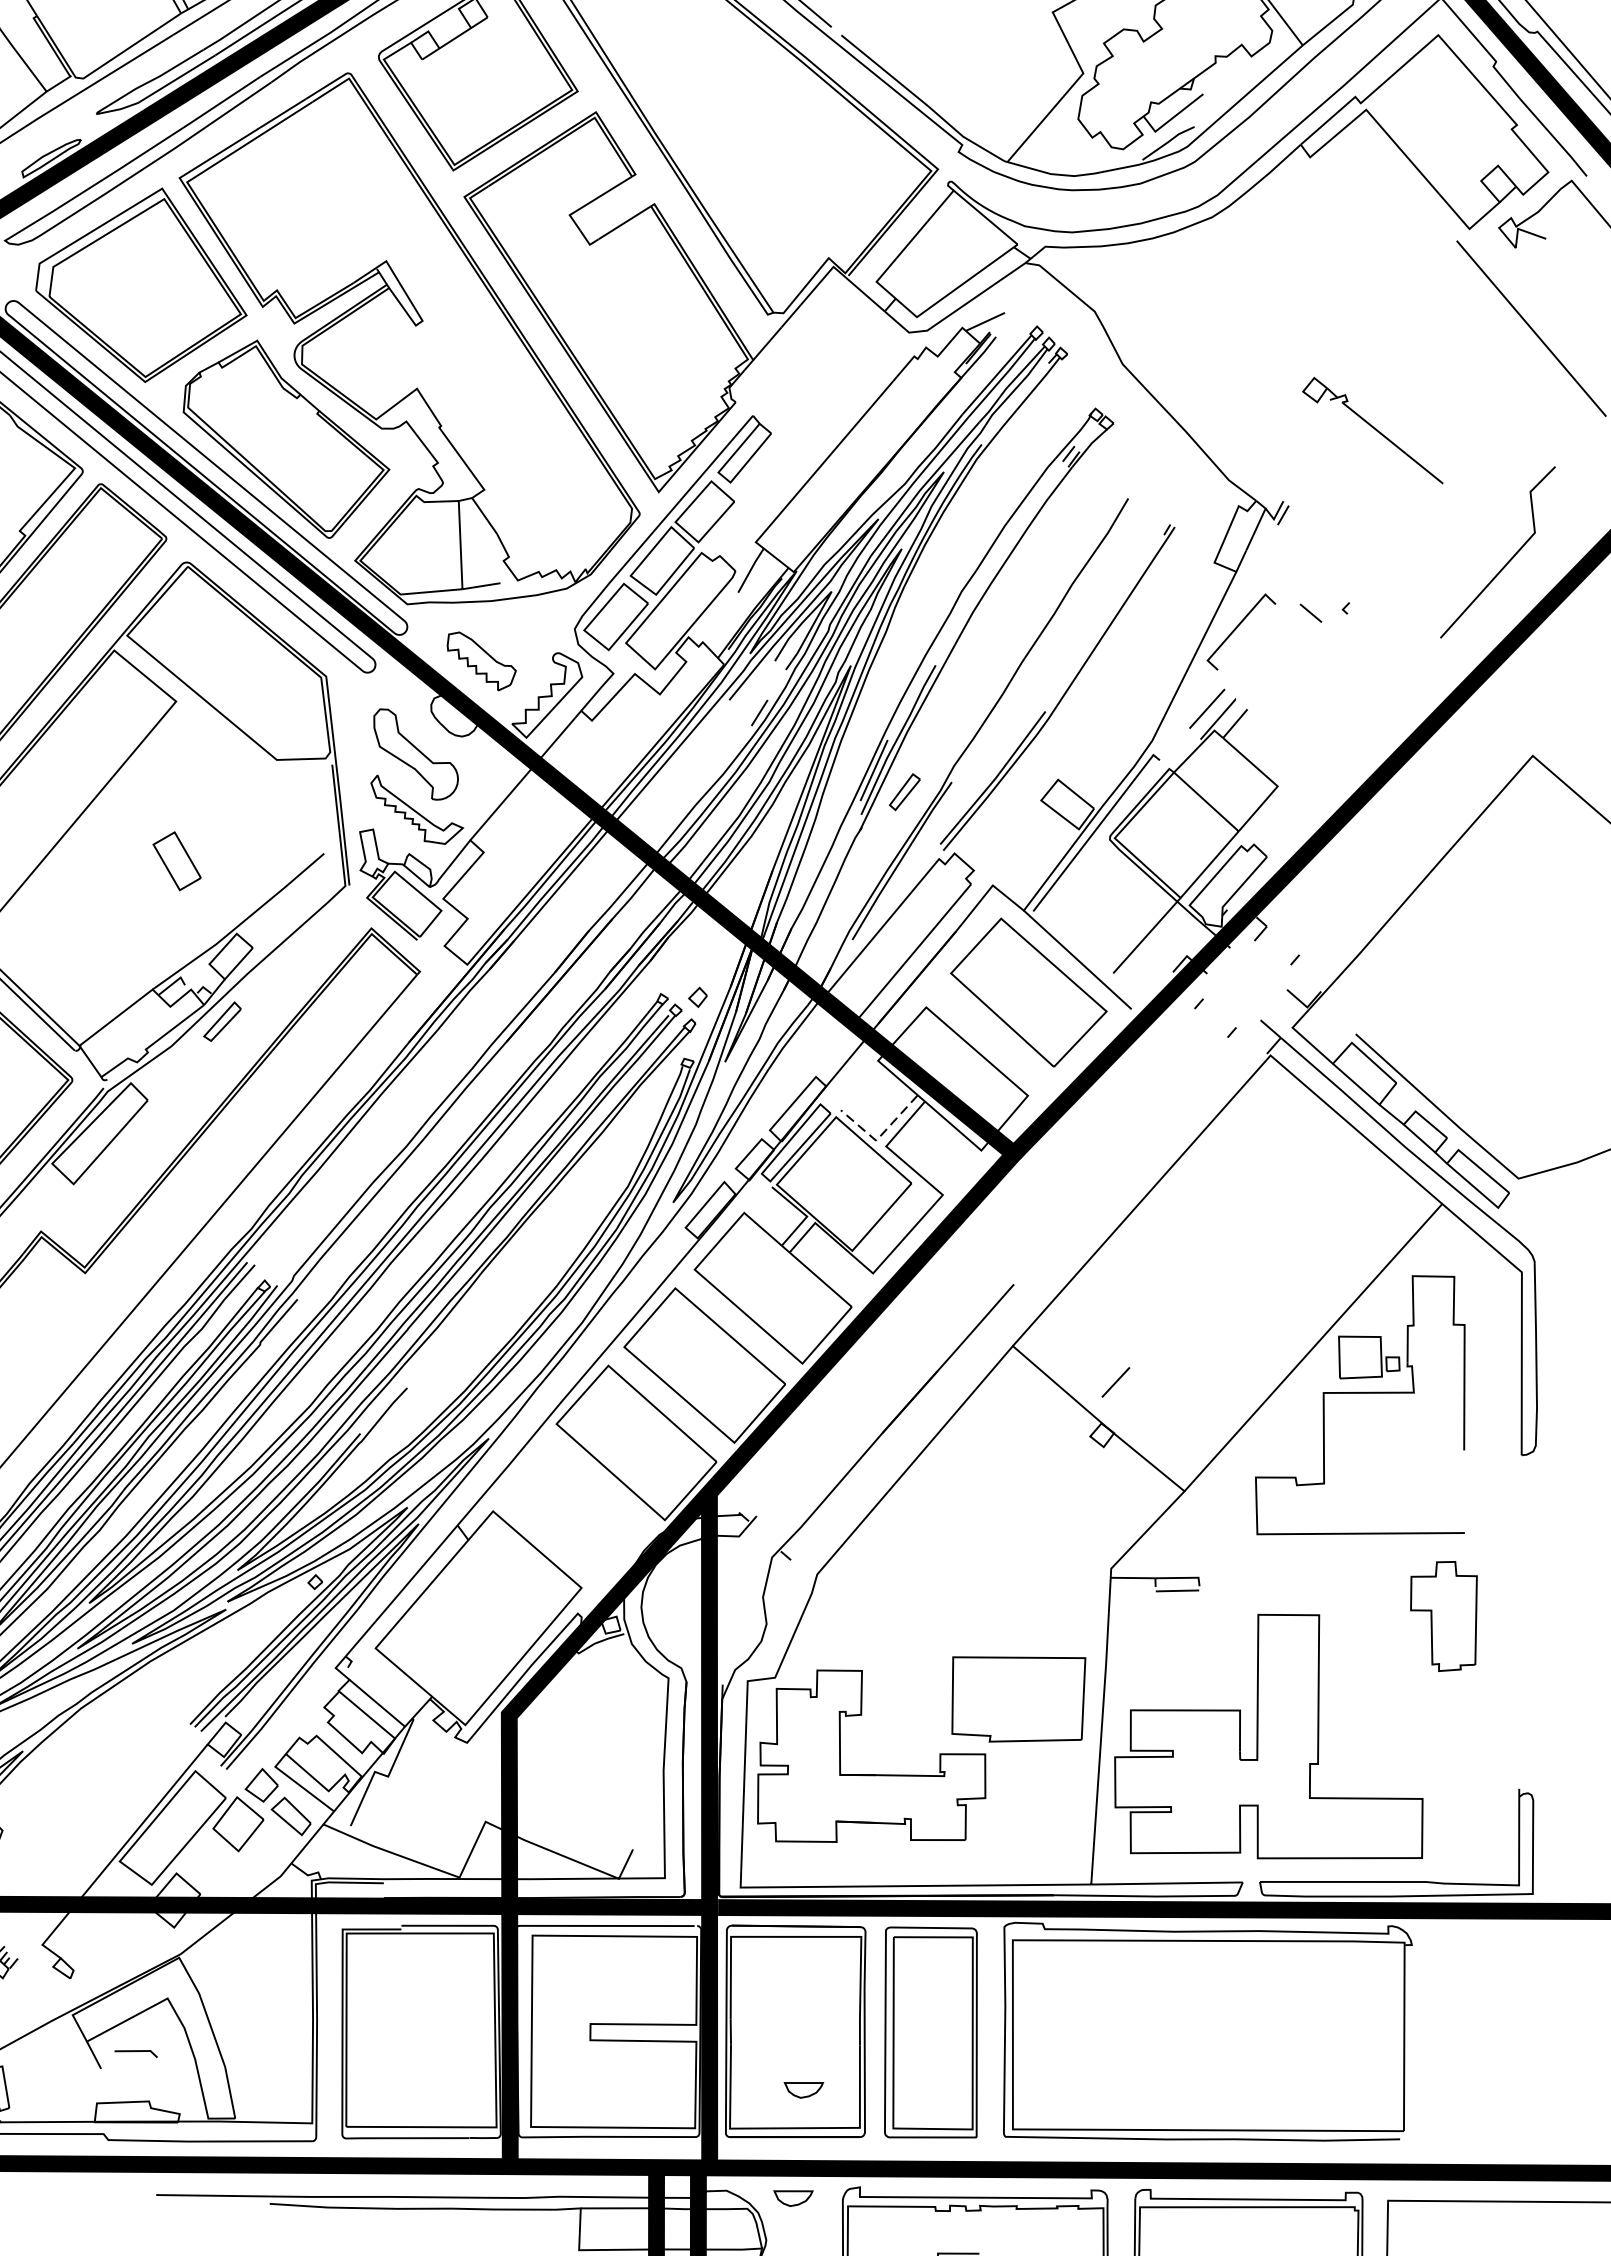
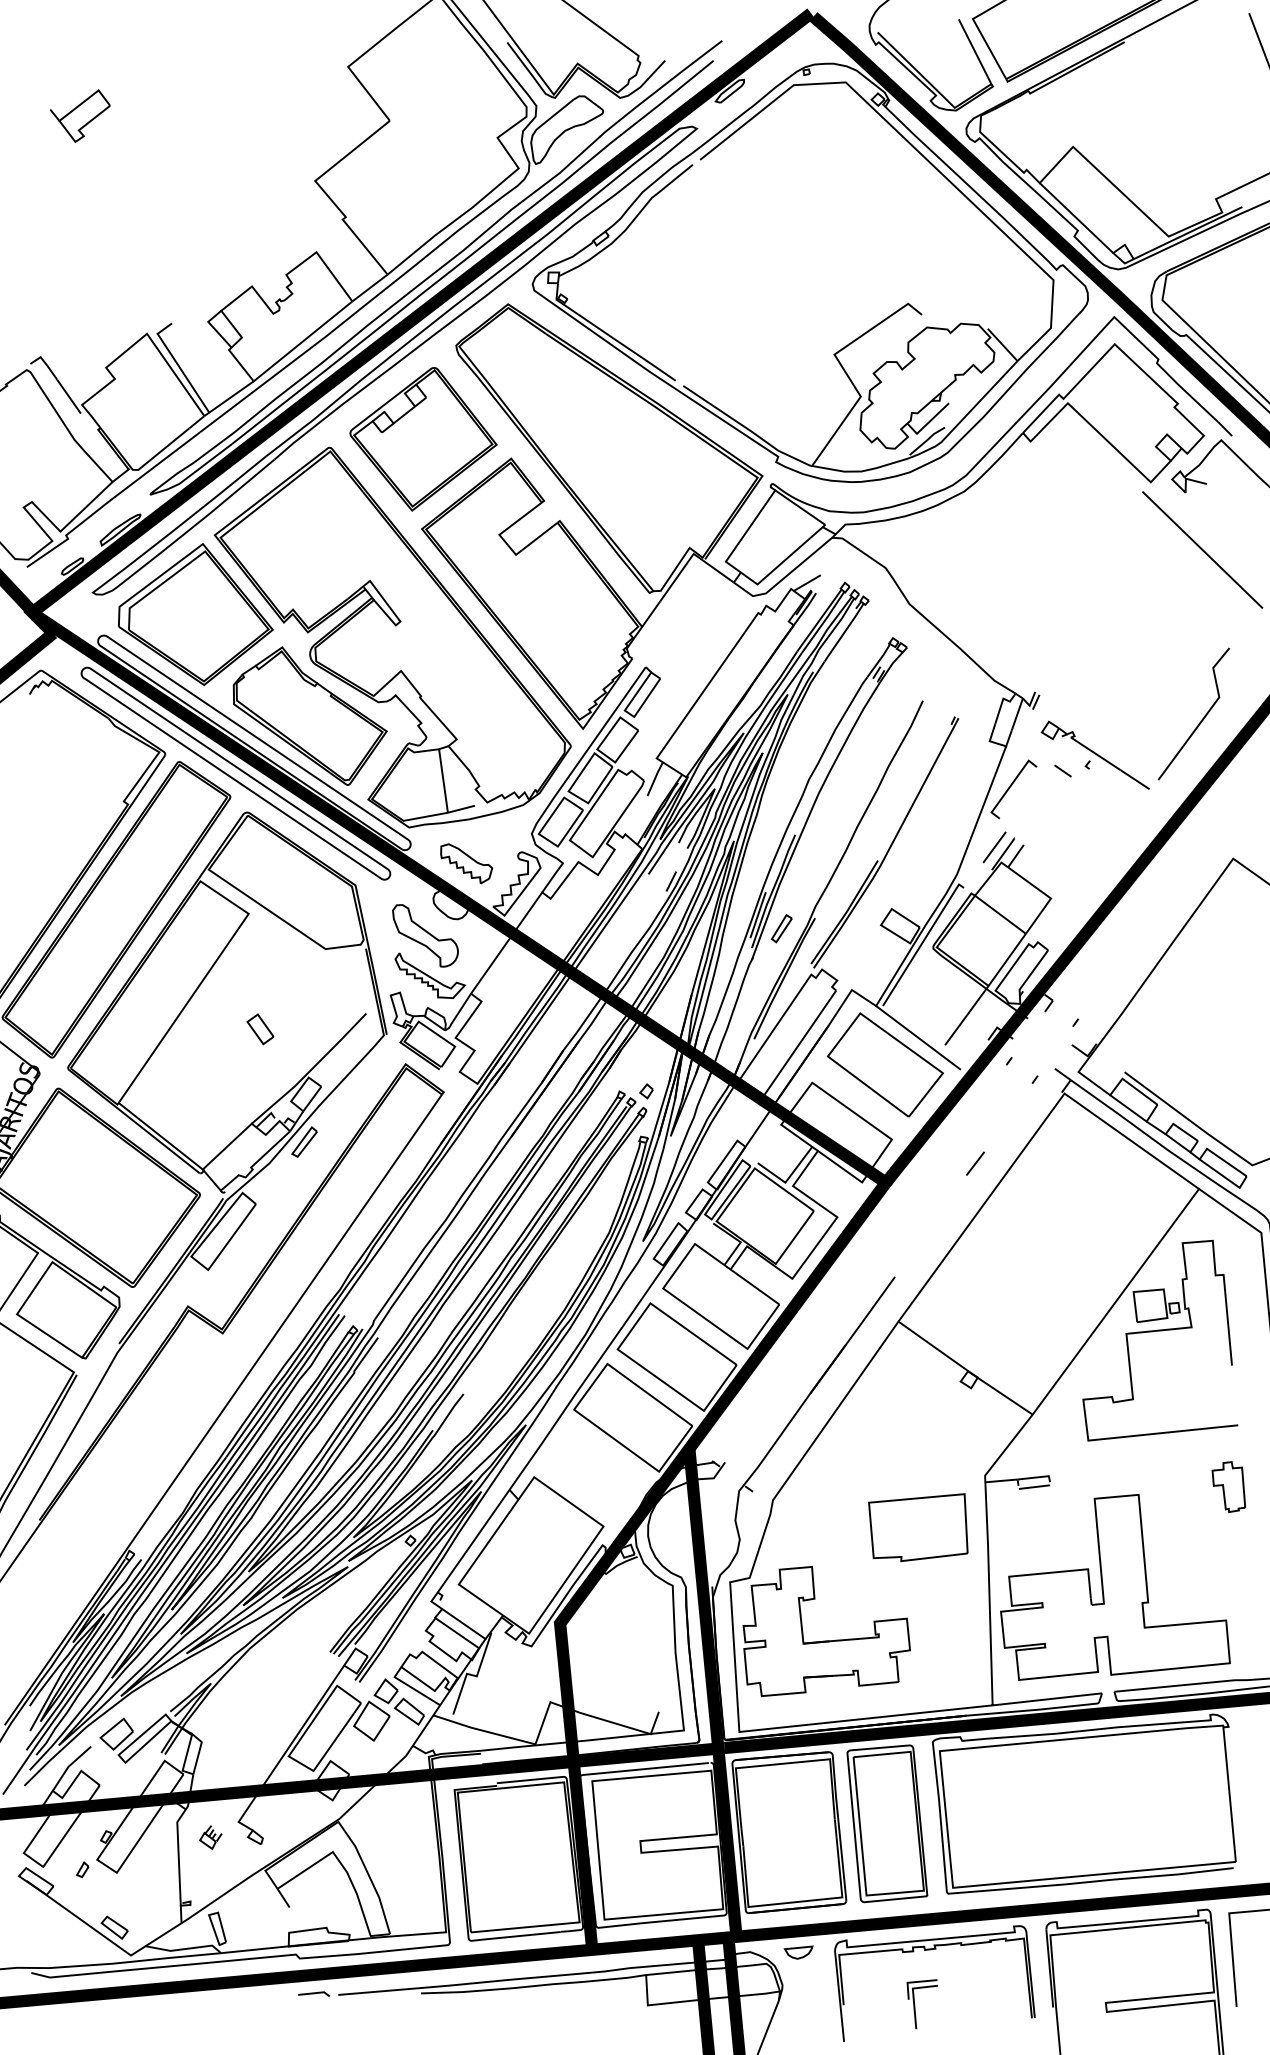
part: (1372, 428) -> (1094, 754), moved
part: (177, 861) -> (260, 1029), size x0.71
line: (881, 1135) -> (788, 1178), dashed -> solid
line: (1115, 1382) -> (975, 1163), moved
part: (1443, 1617) -> (1228, 1487), size x0.62
part: (1017, 1697) -> (918, 1527), moved
line: (135, 2051) -> (313, 1993), moved
part: (803, 2089) -> (798, 1873), removed

